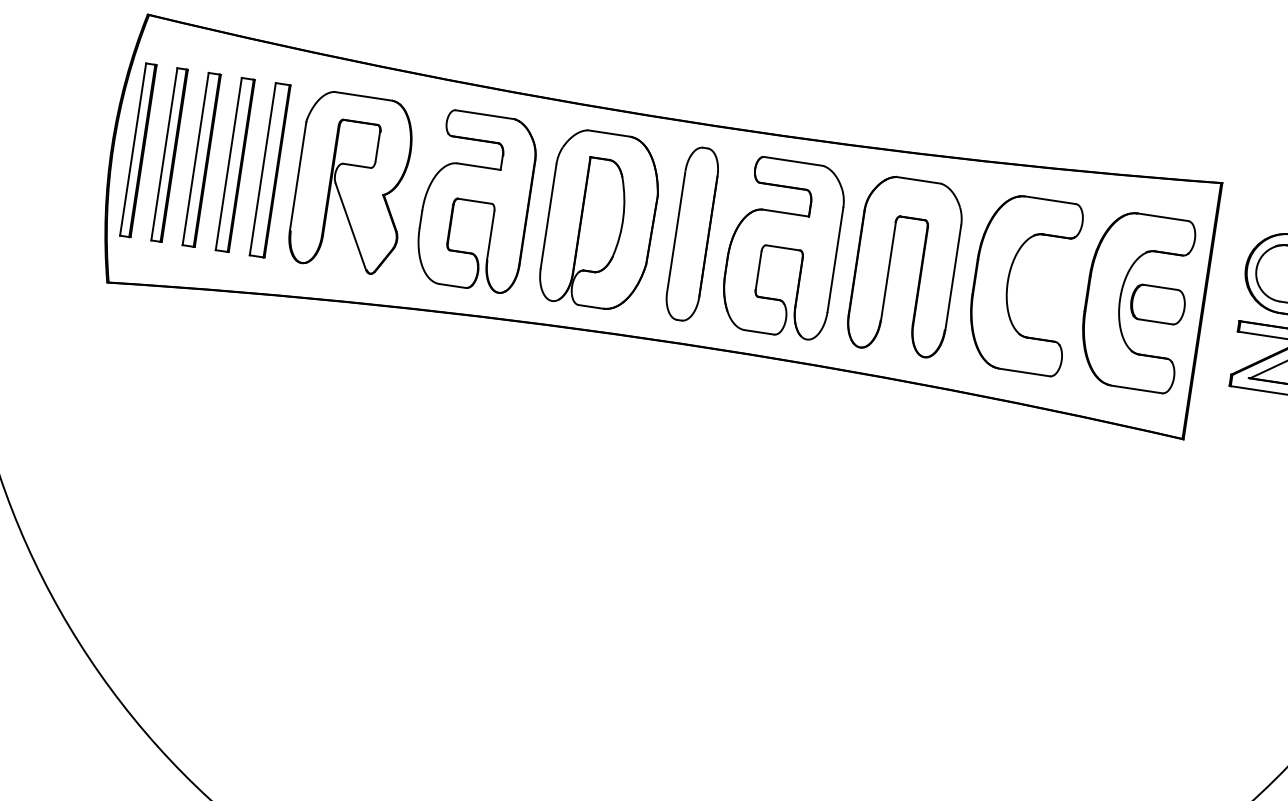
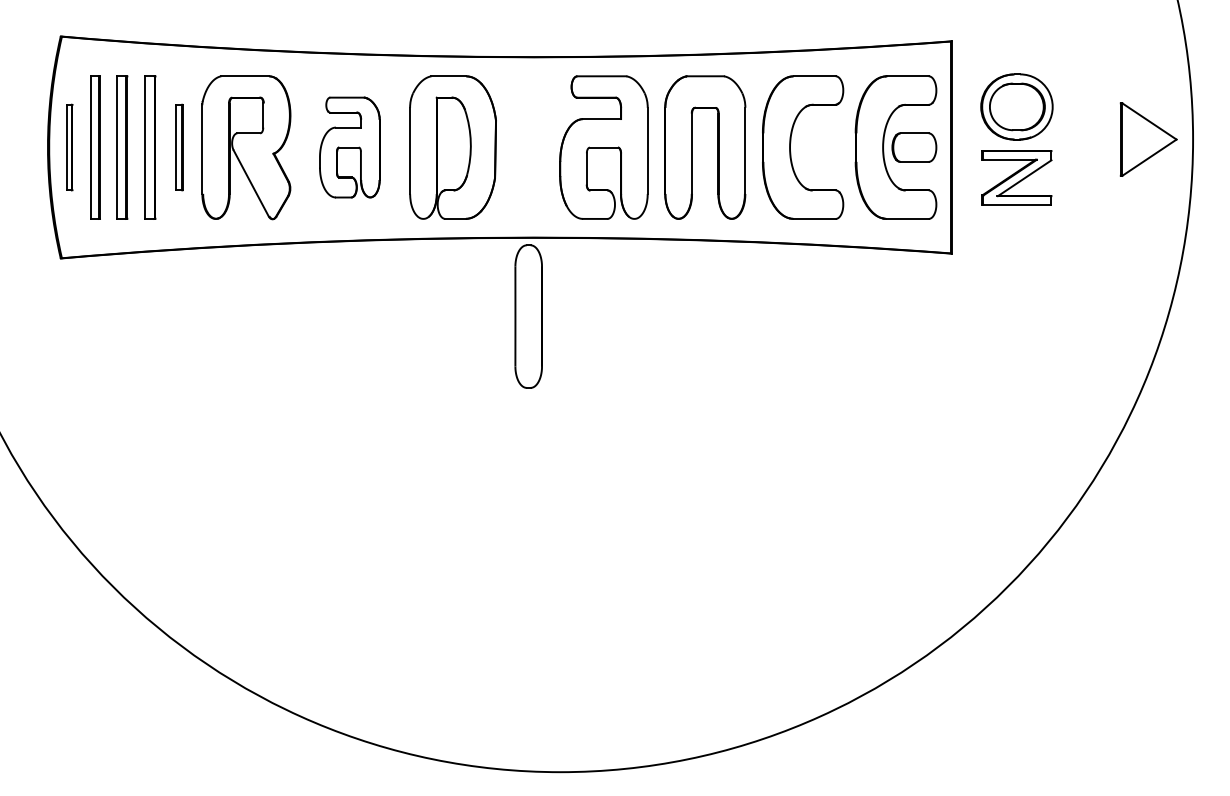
part: (138, 150) -> (69, 147), size x0.6
part: (270, 170) -> (179, 147), size x0.6
part: (476, 201) -> (349, 147), size x0.7
part: (692, 233) -> (528, 316), moved

